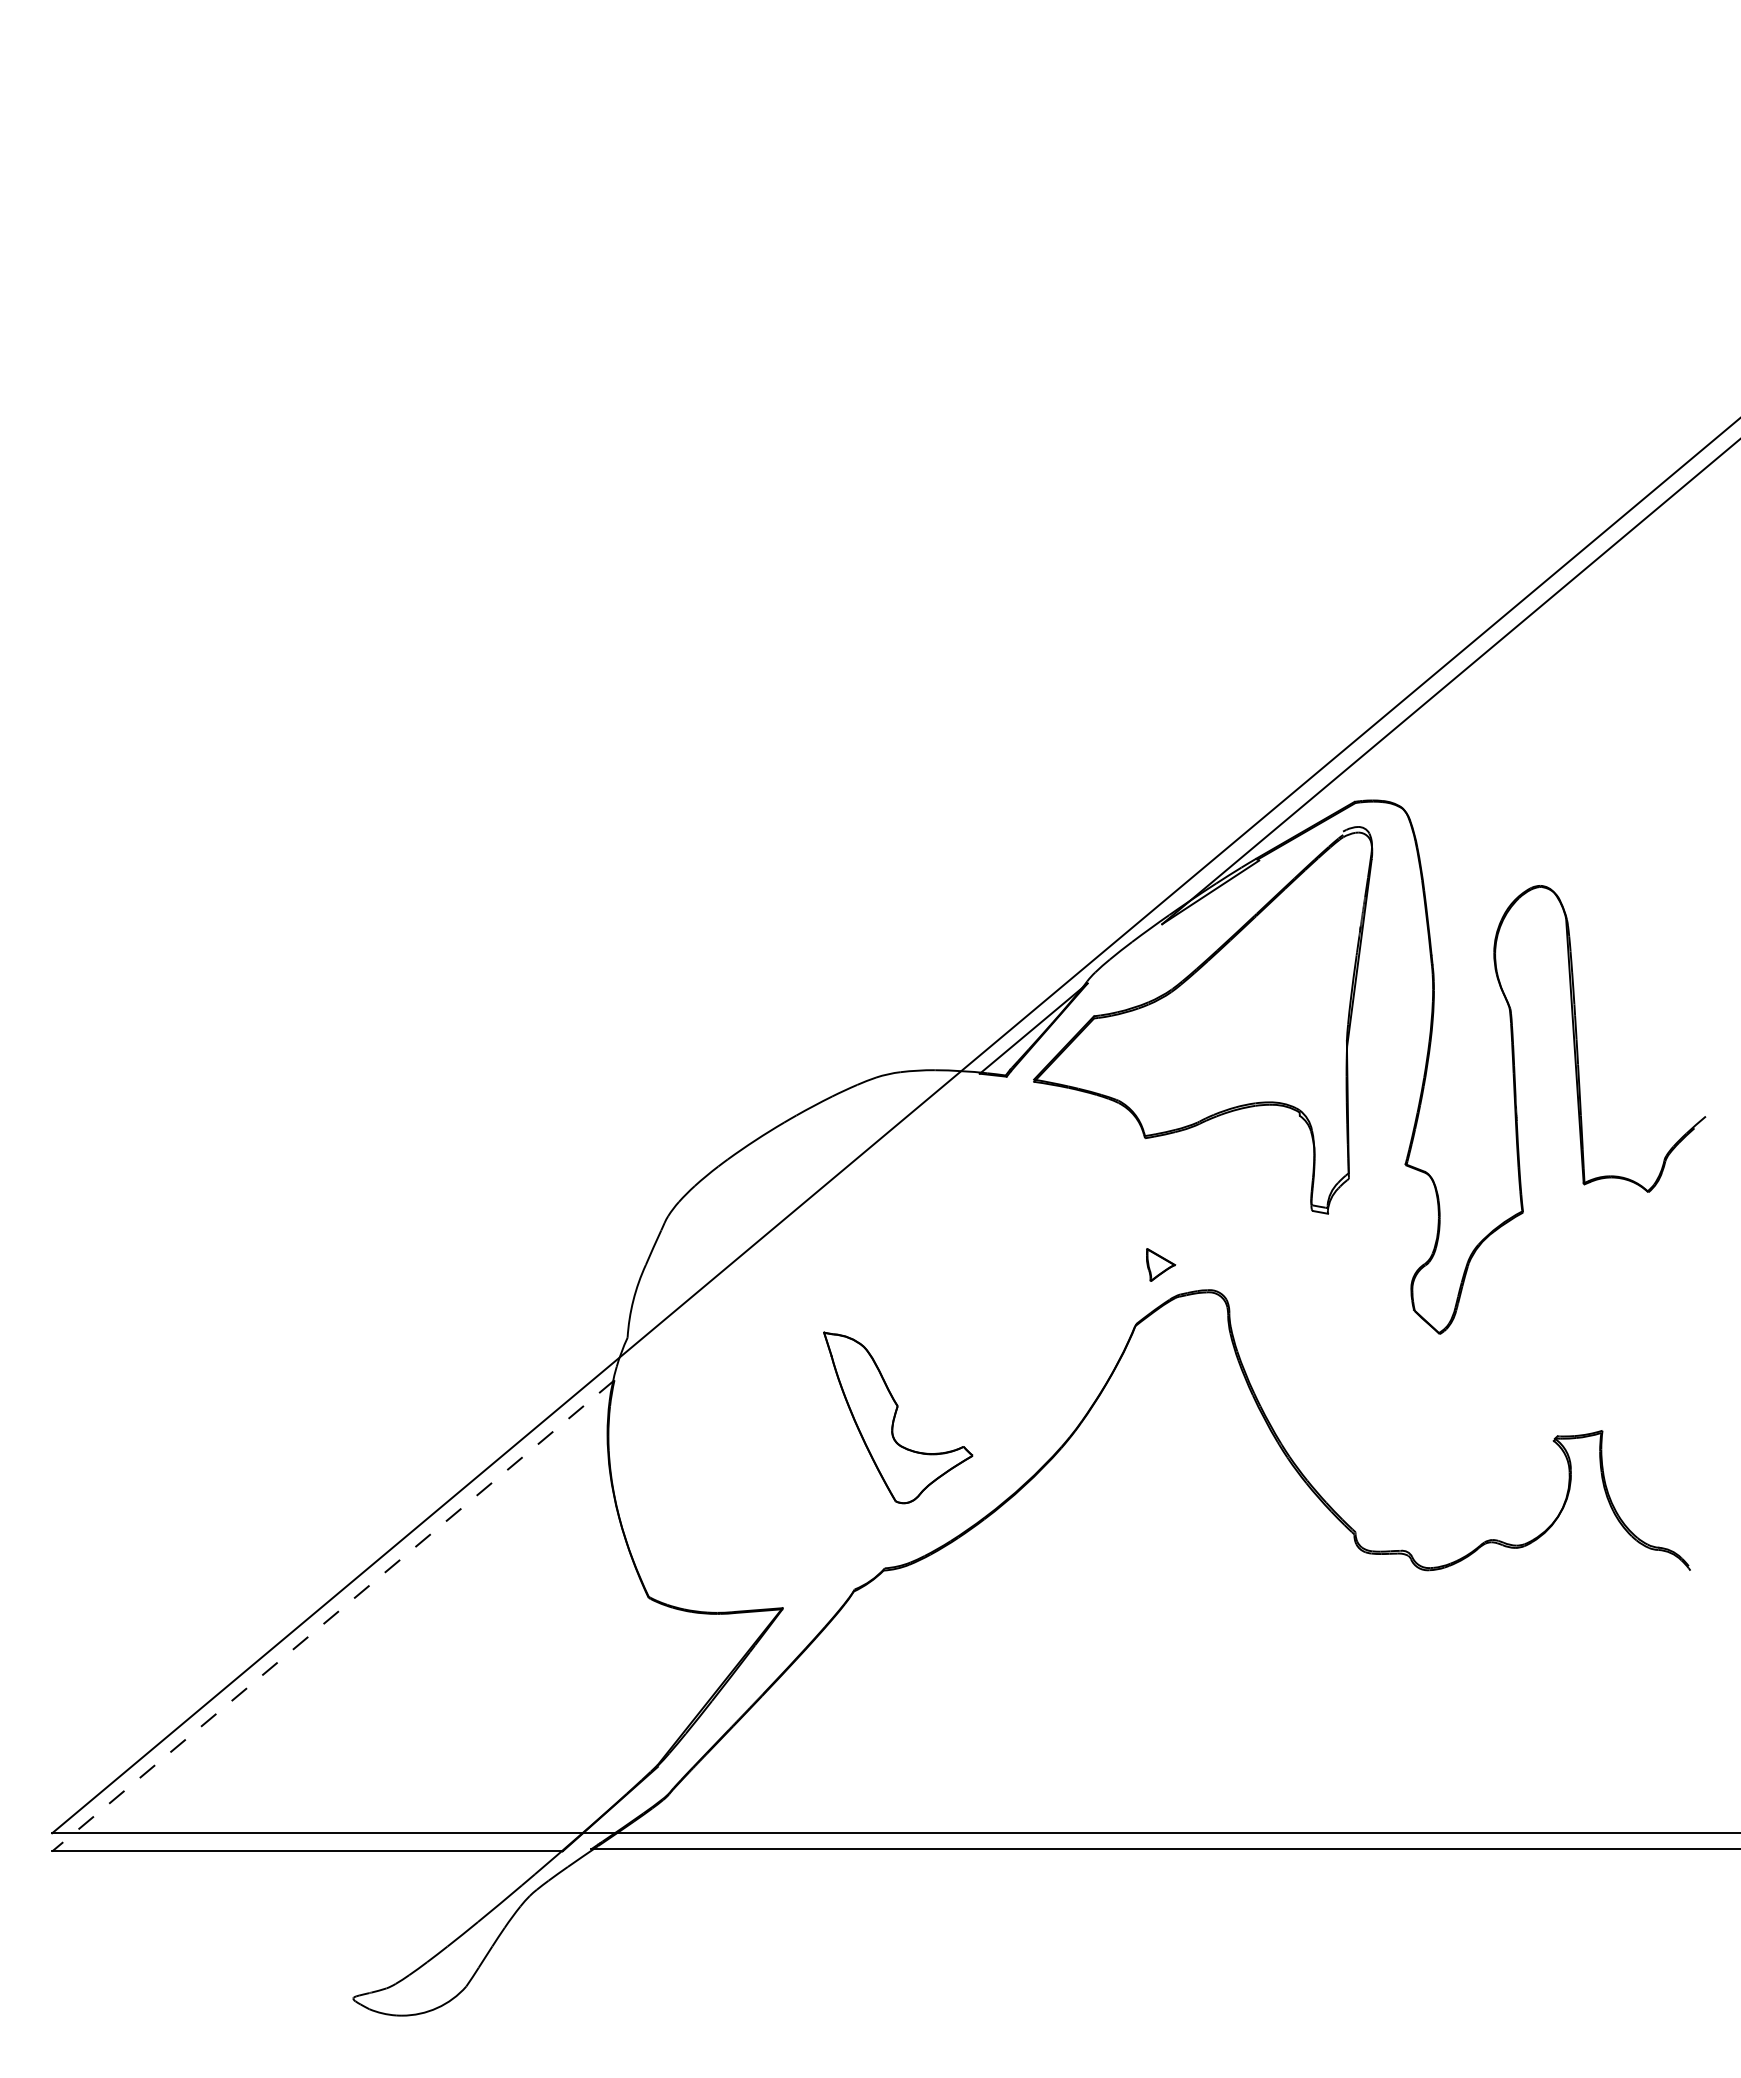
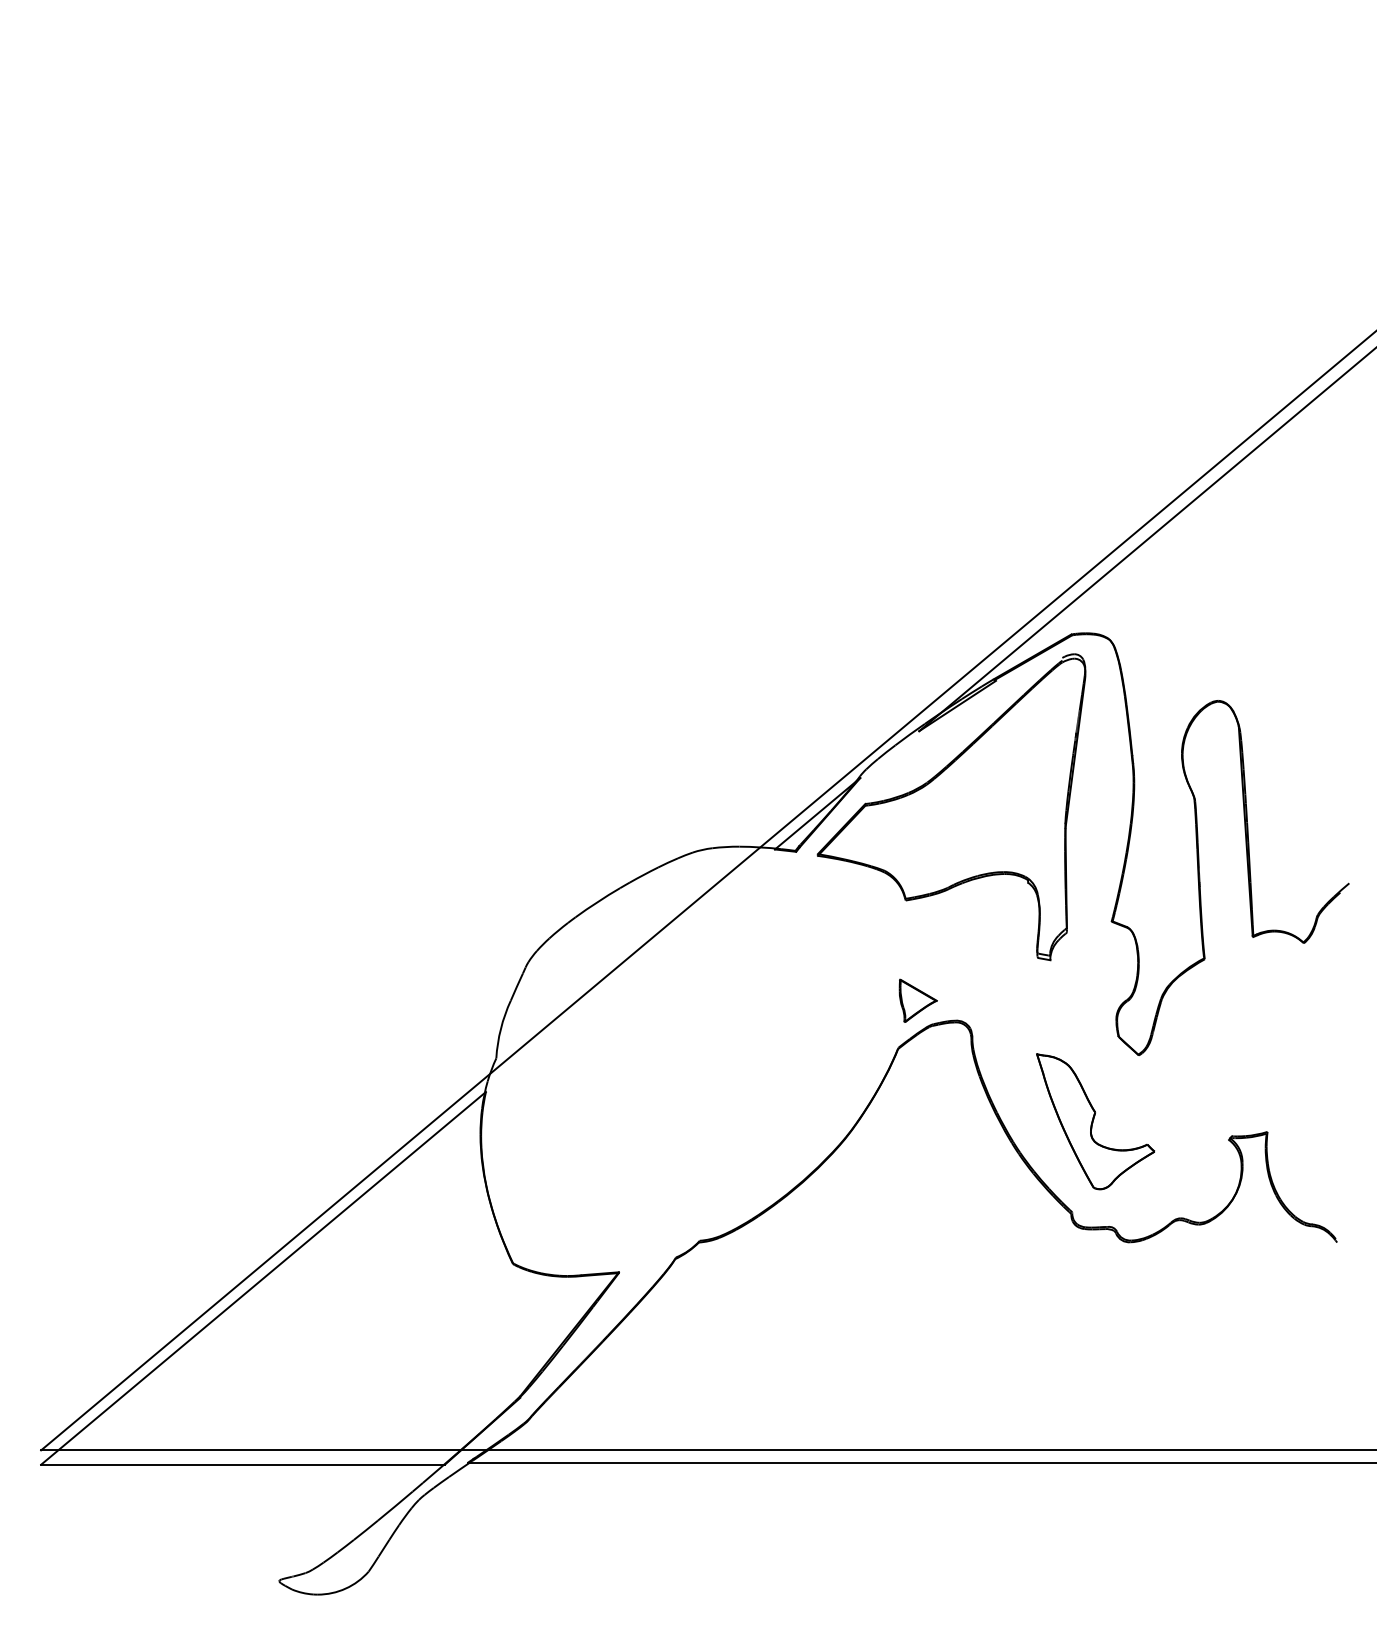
part: (1160, 1264) -> (917, 1000), size x1.67
part: (898, 1417) -> (1095, 1121), moved
line: (333, 1615) -> (263, 1278), dashed -> solid

